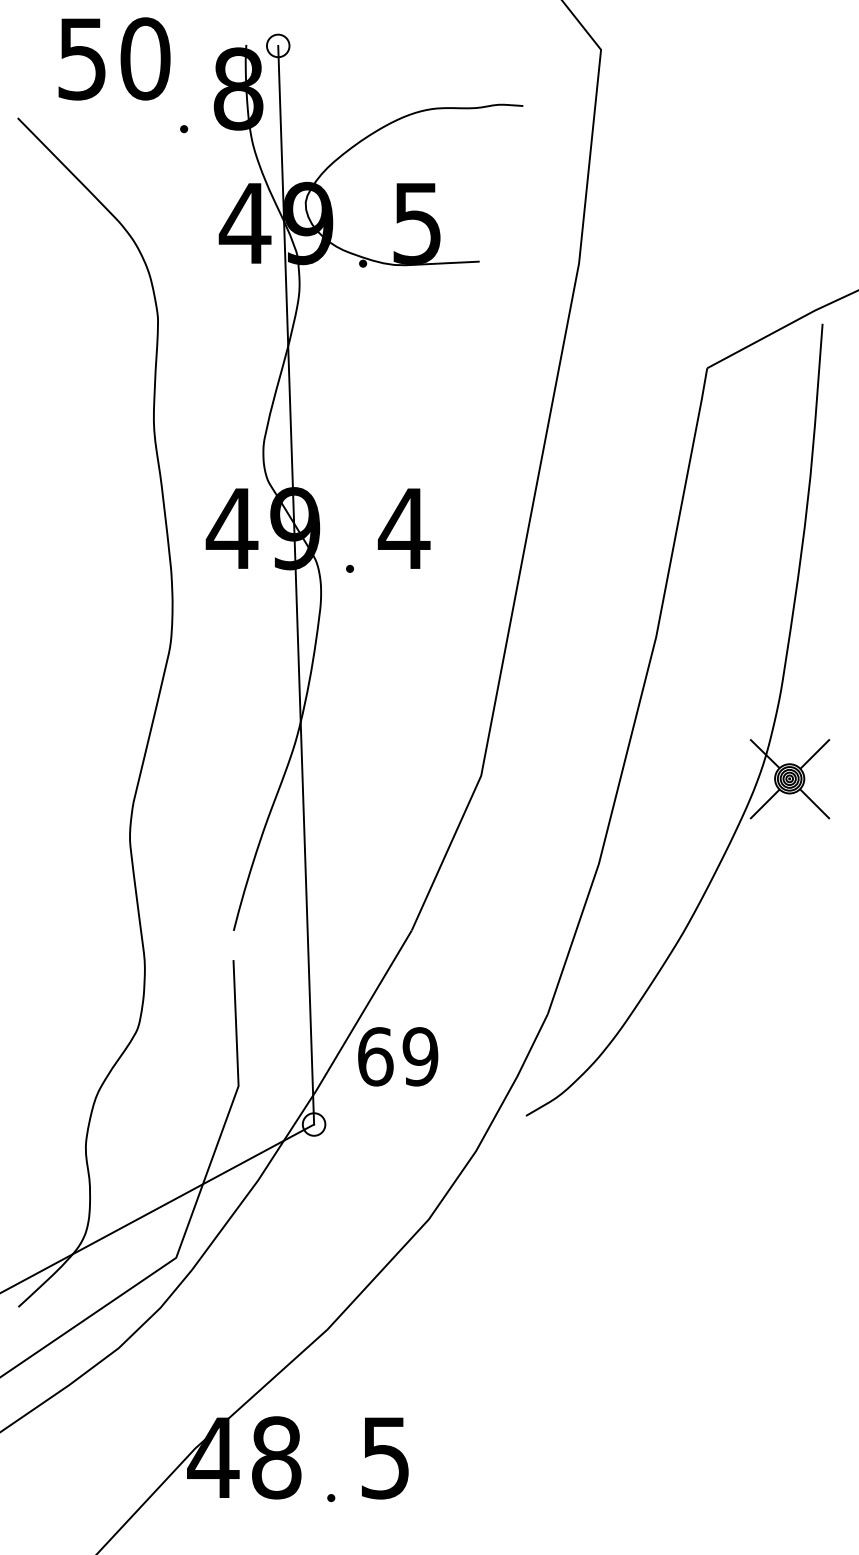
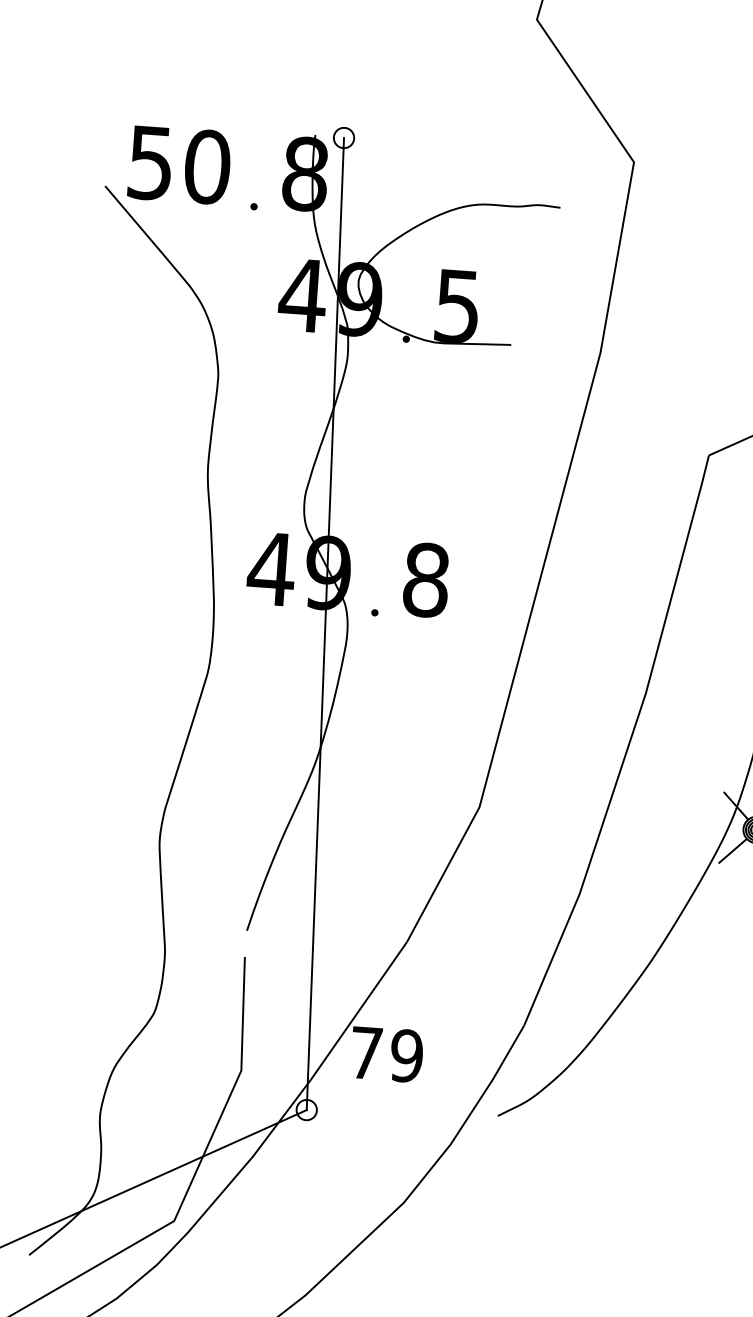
text: (114, 58) -> (179, 164), moved
text: (403, 528) -> (425, 579), 4 -> 8
text: (375, 1056) -> (366, 1052), 69 -> 79

